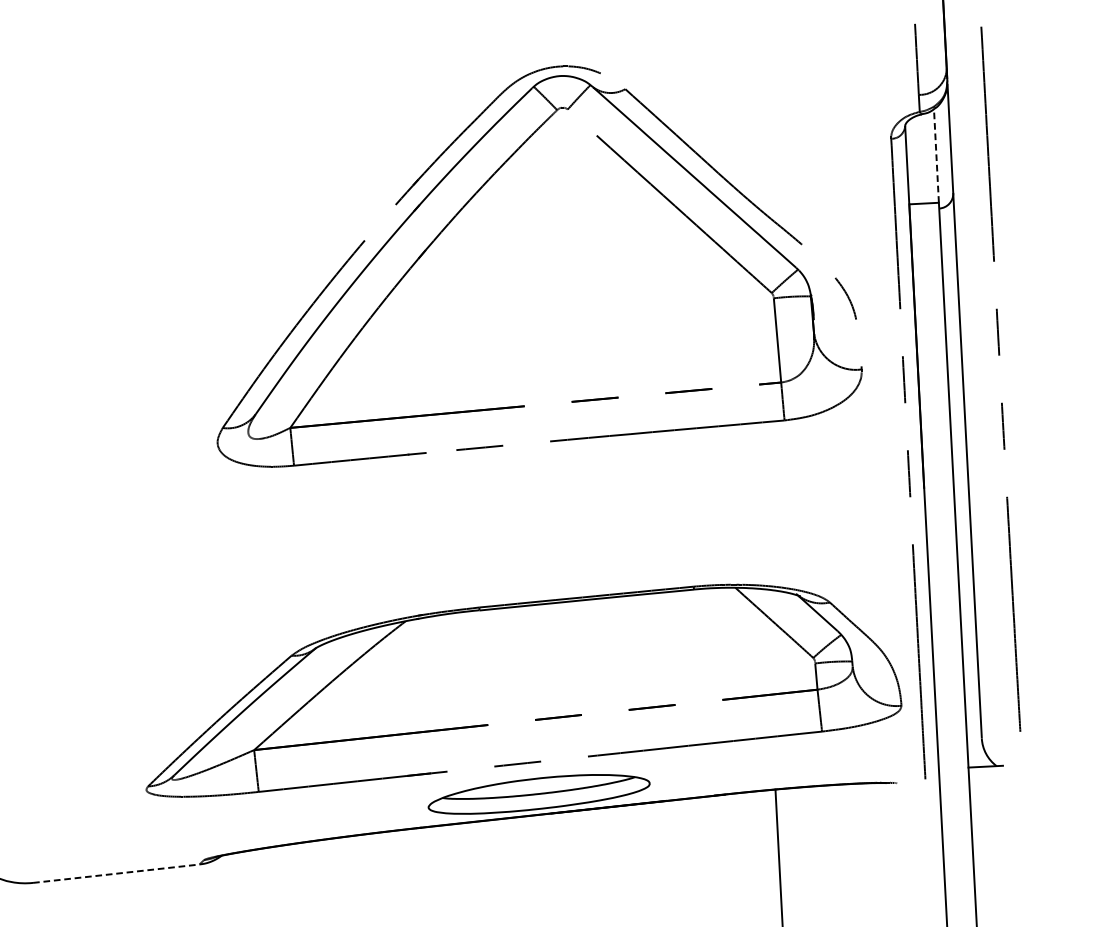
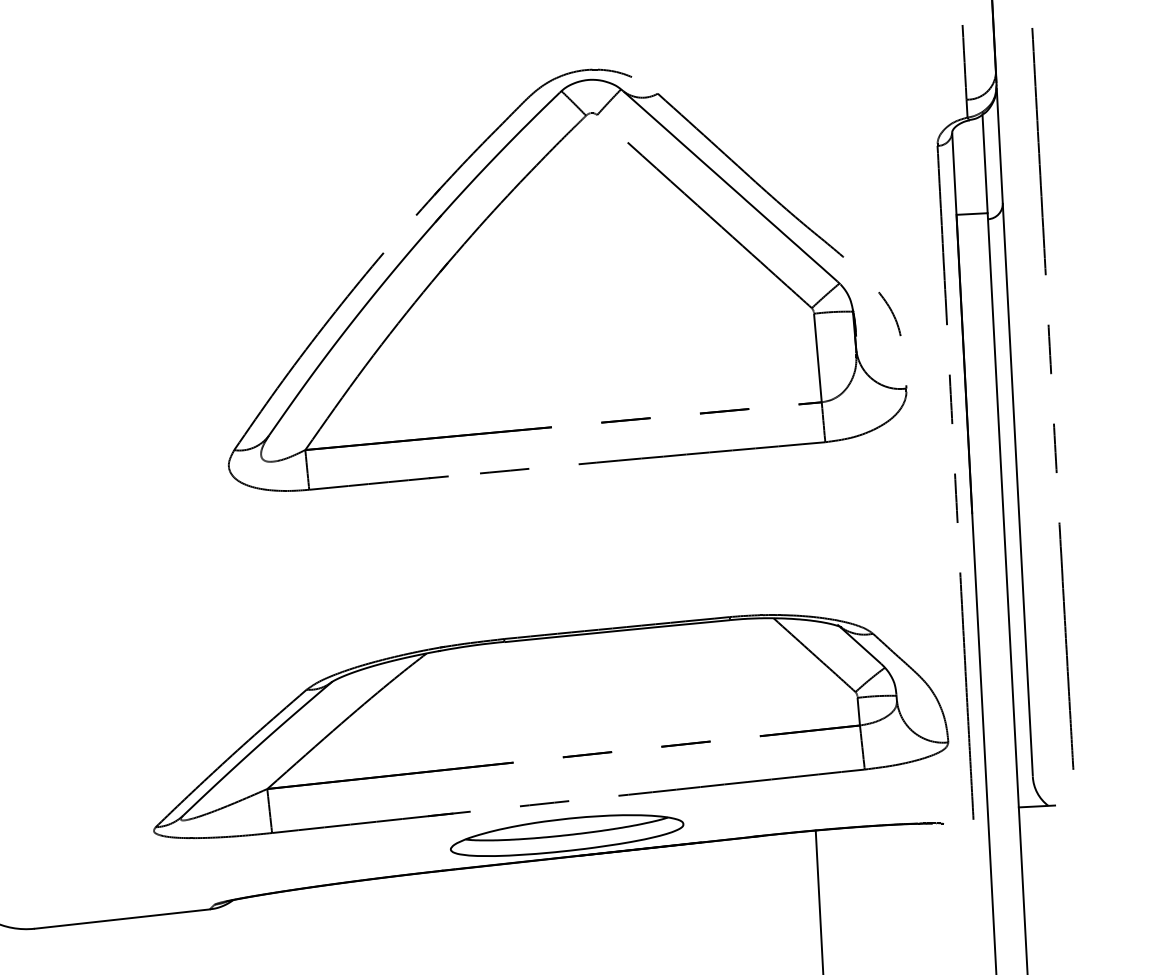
line: (936, 155) -> (985, 163), dashed -> solid
line: (116, 874) -> (122, 919), dashed -> solid

